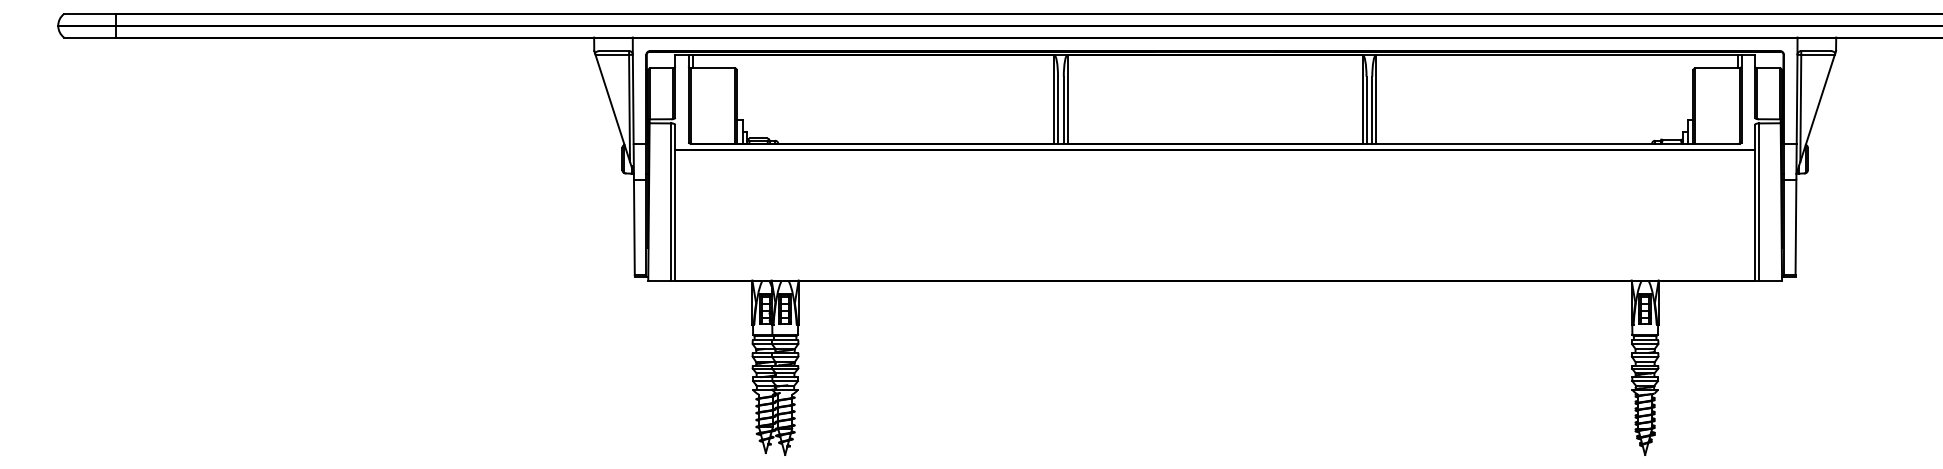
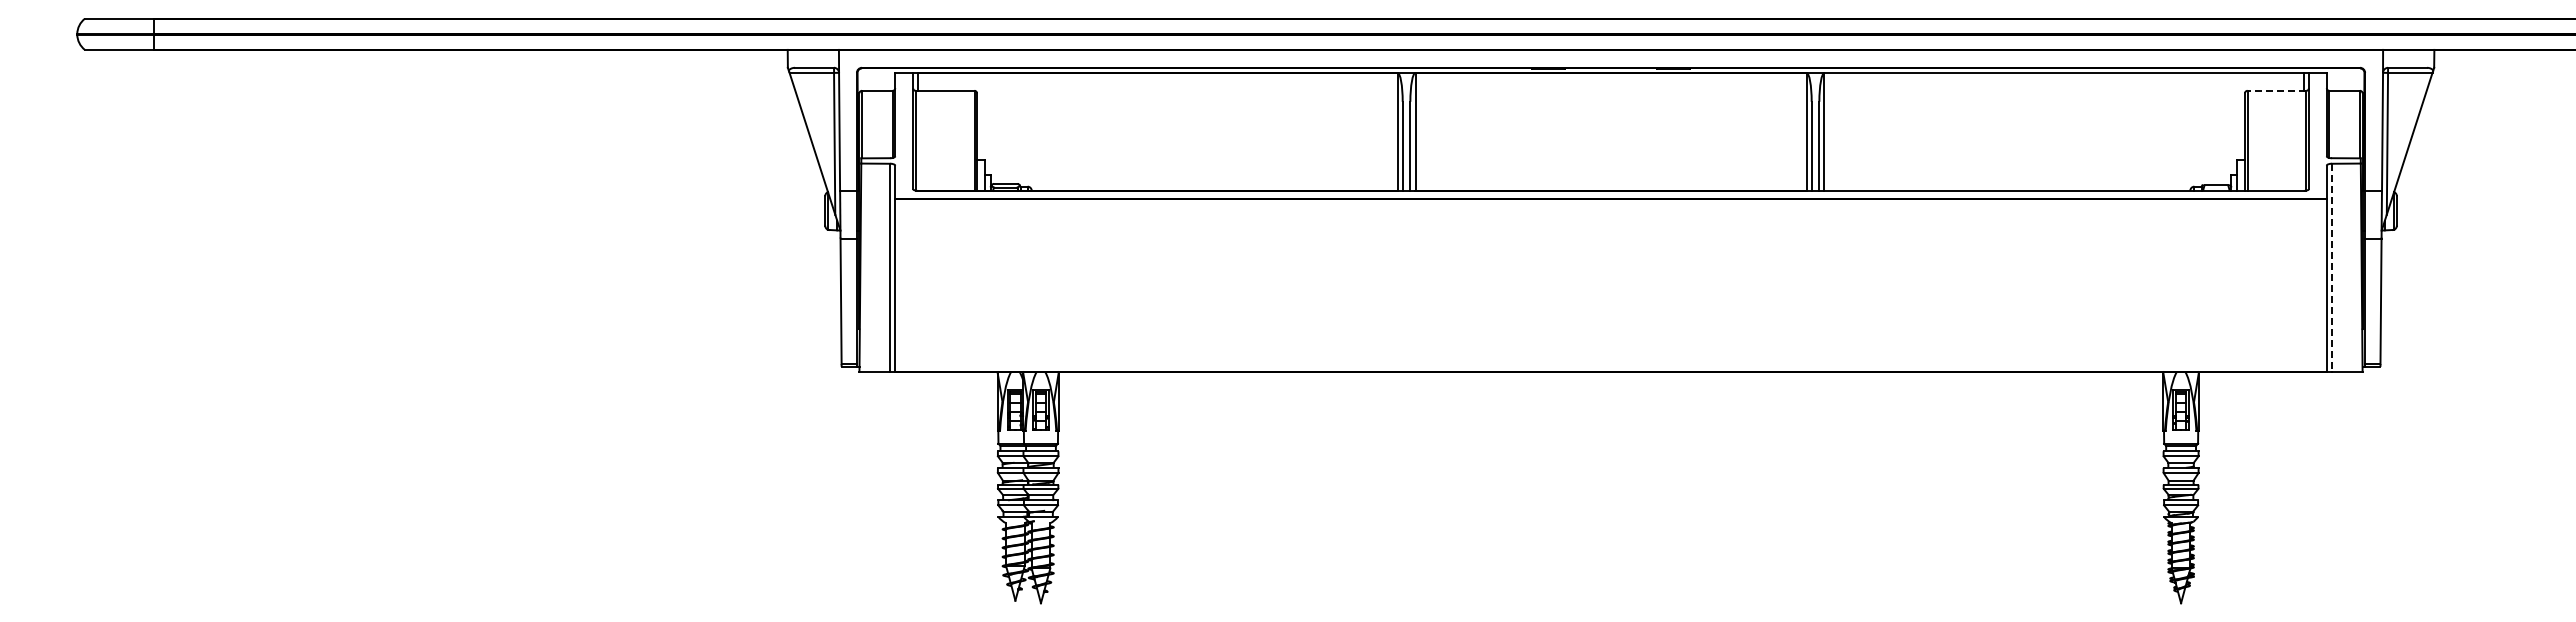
line: (1717, 68) -> (2276, 90), solid -> dashed
line: (1758, 202) -> (2331, 268), solid -> dashed

